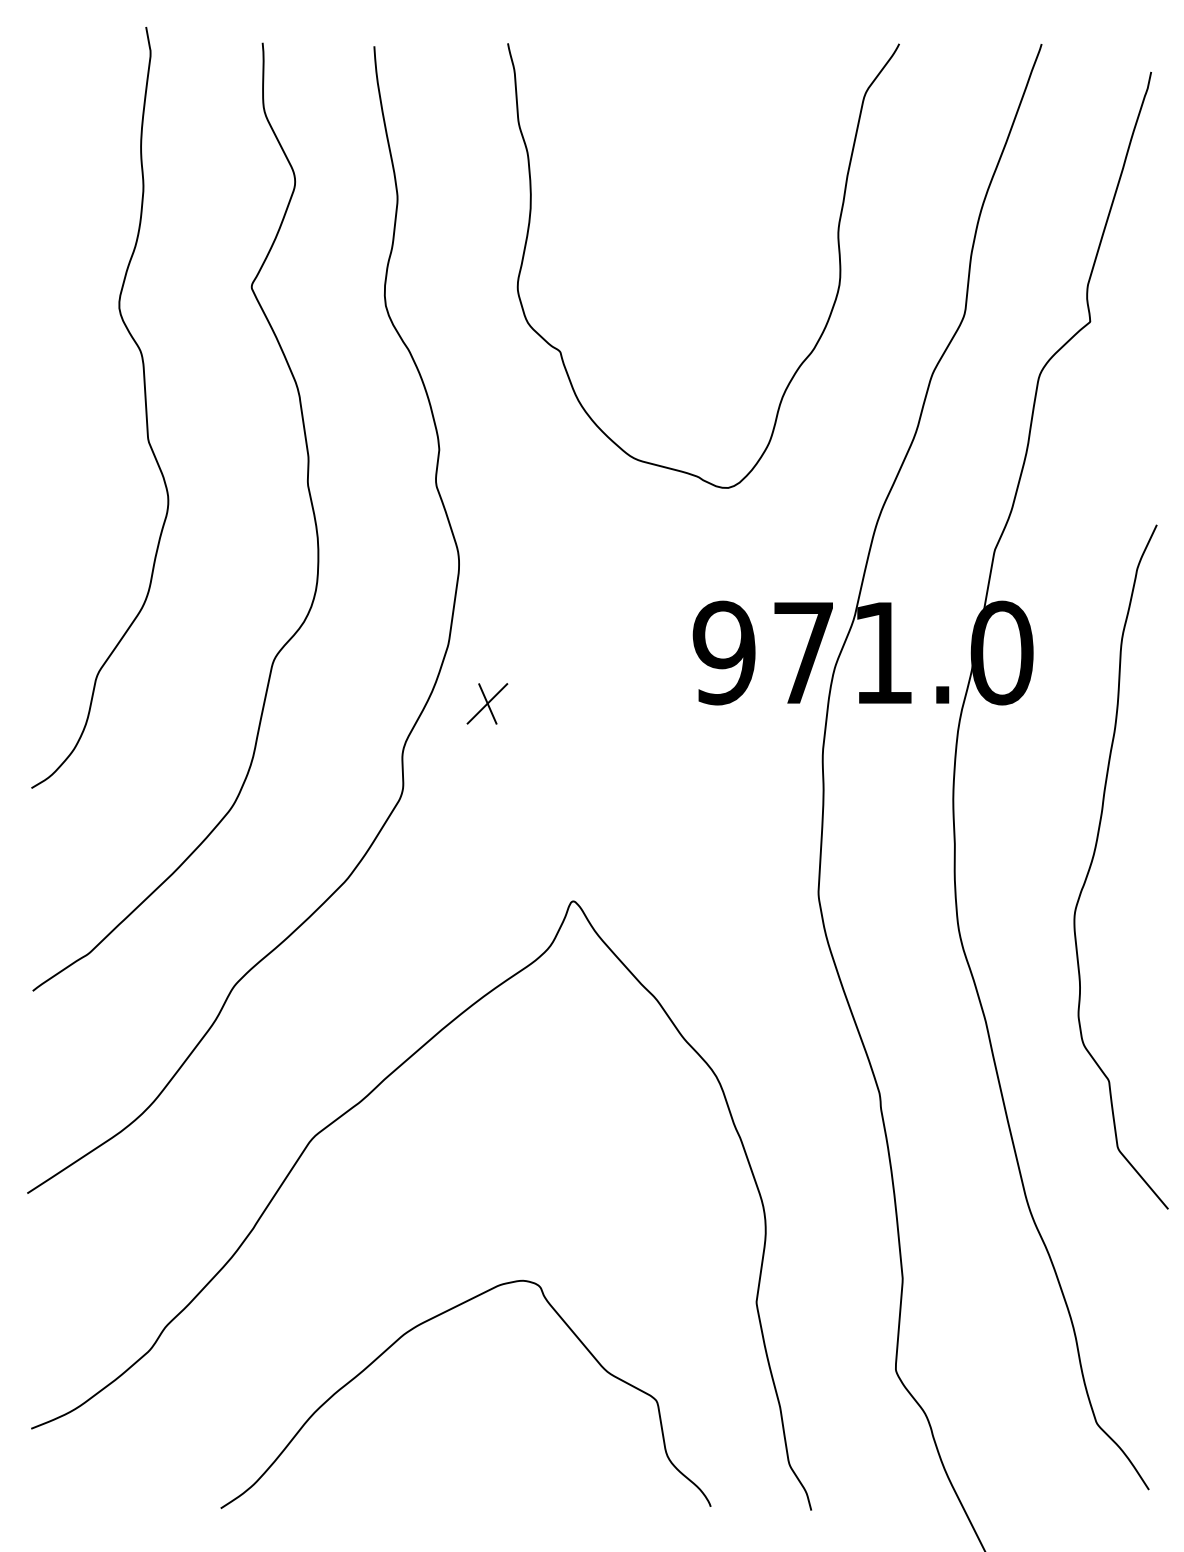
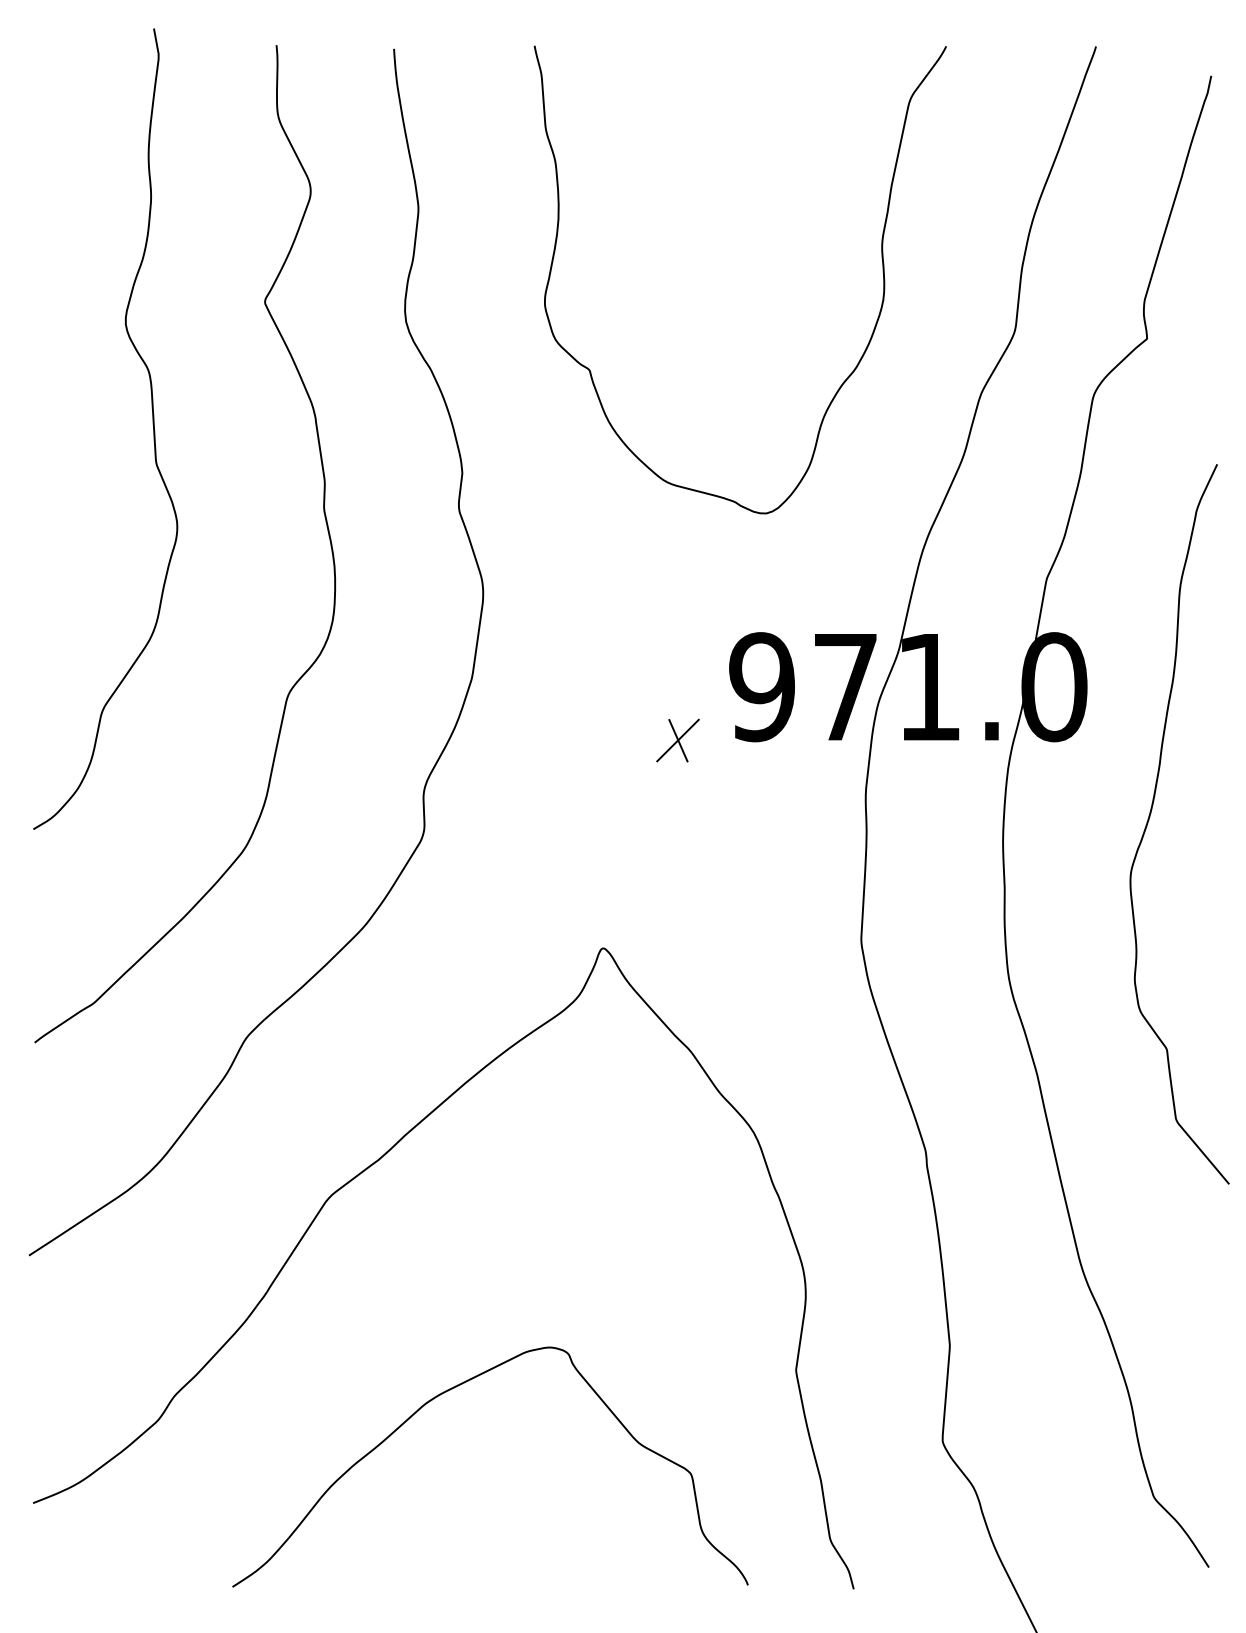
part: (486, 703) -> (677, 740), moved
curve: (1093, 860) -> (1150, 817), moved

